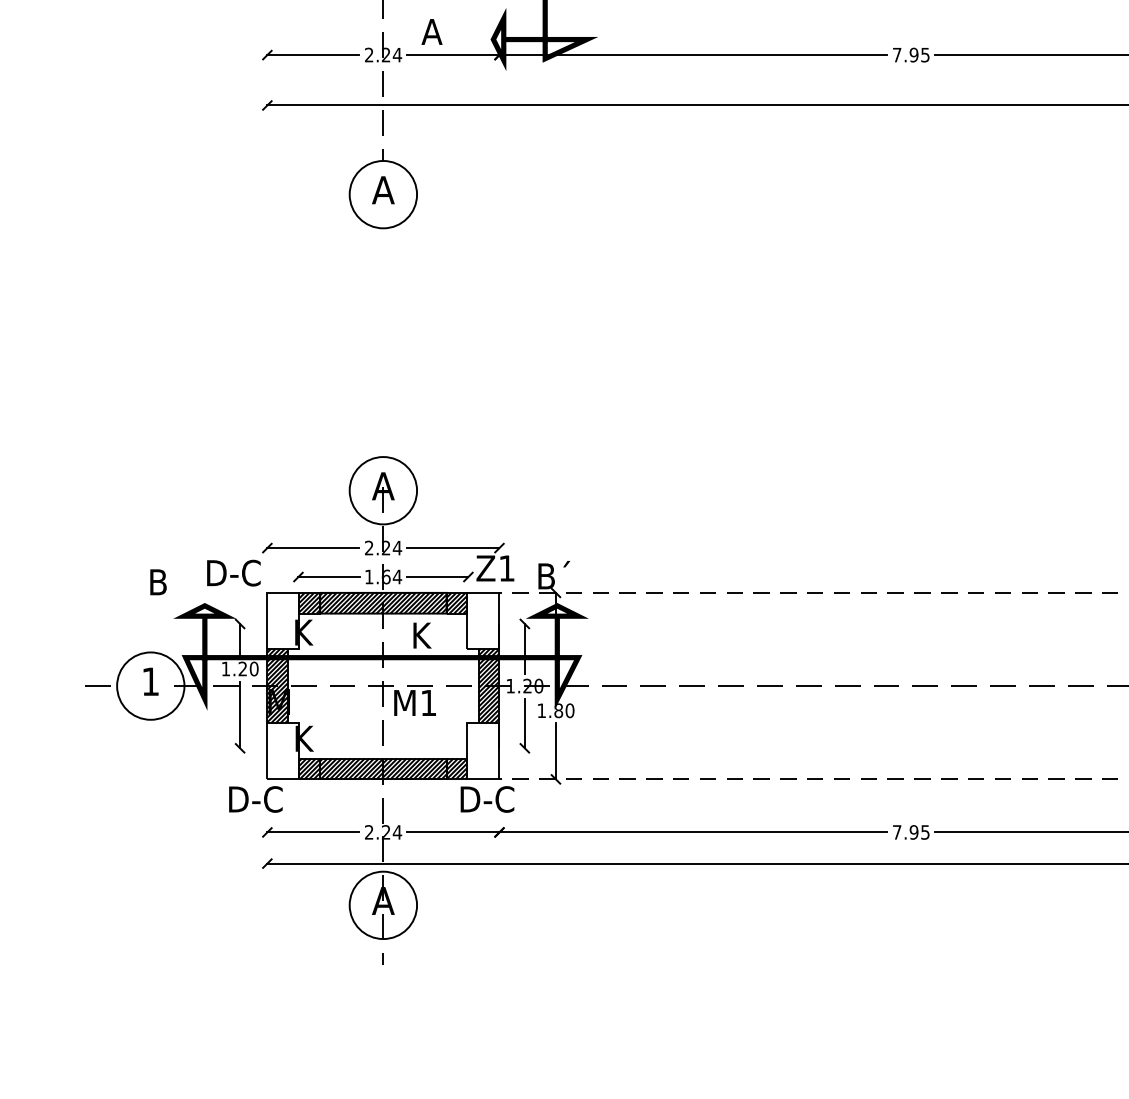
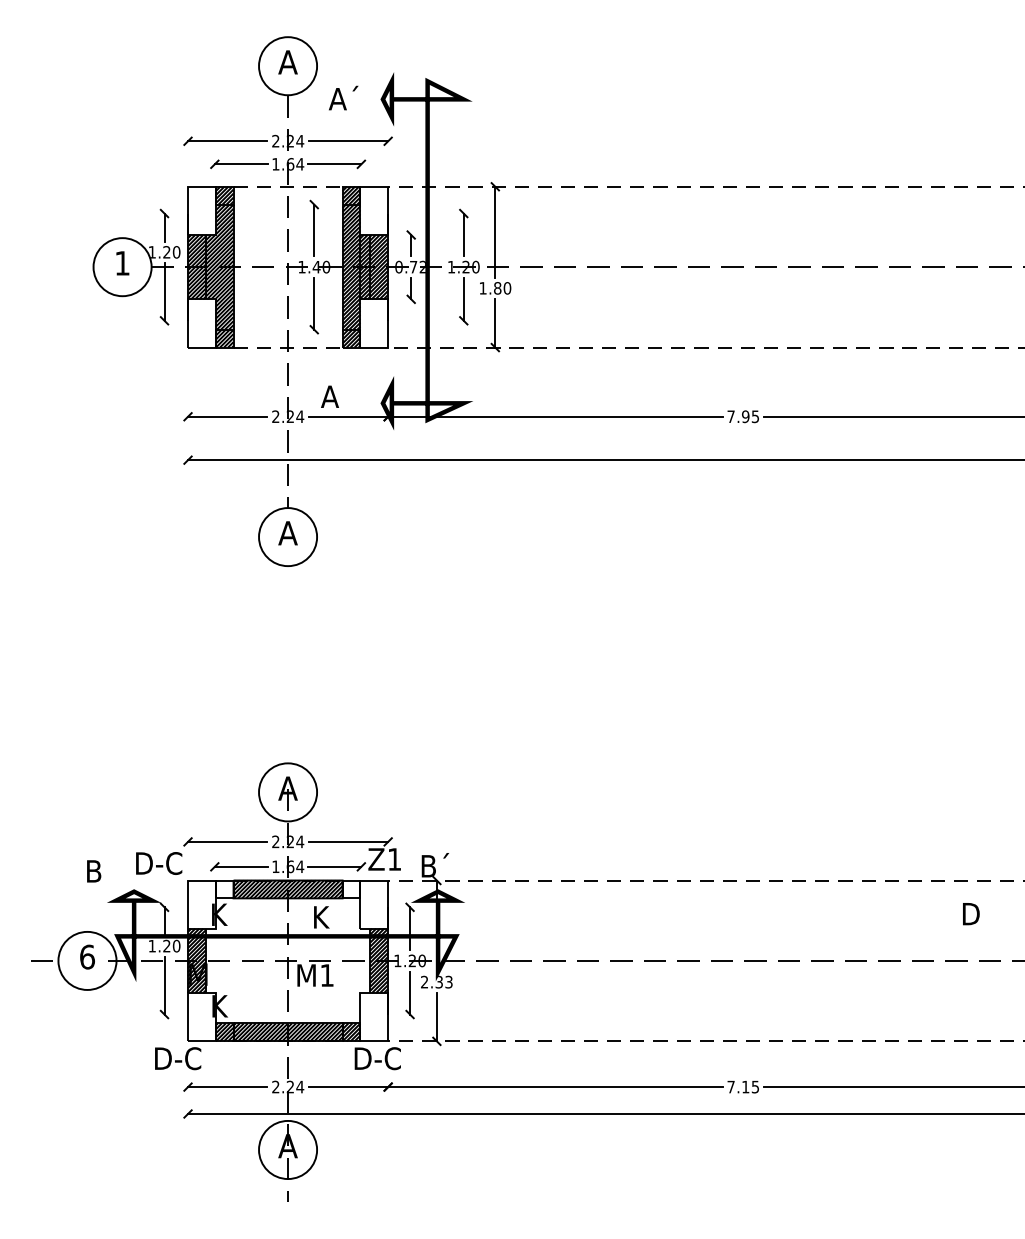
hatch: (309, 603) -> (224, 889), removed
hatch: (456, 603) -> (351, 889), removed
text: (150, 680) -> (87, 956), 1 -> 6
text: (555, 709) -> (436, 981), 1.80 -> 2.33
text: (913, 831) -> (745, 1086), 7.95 -> 7.15

